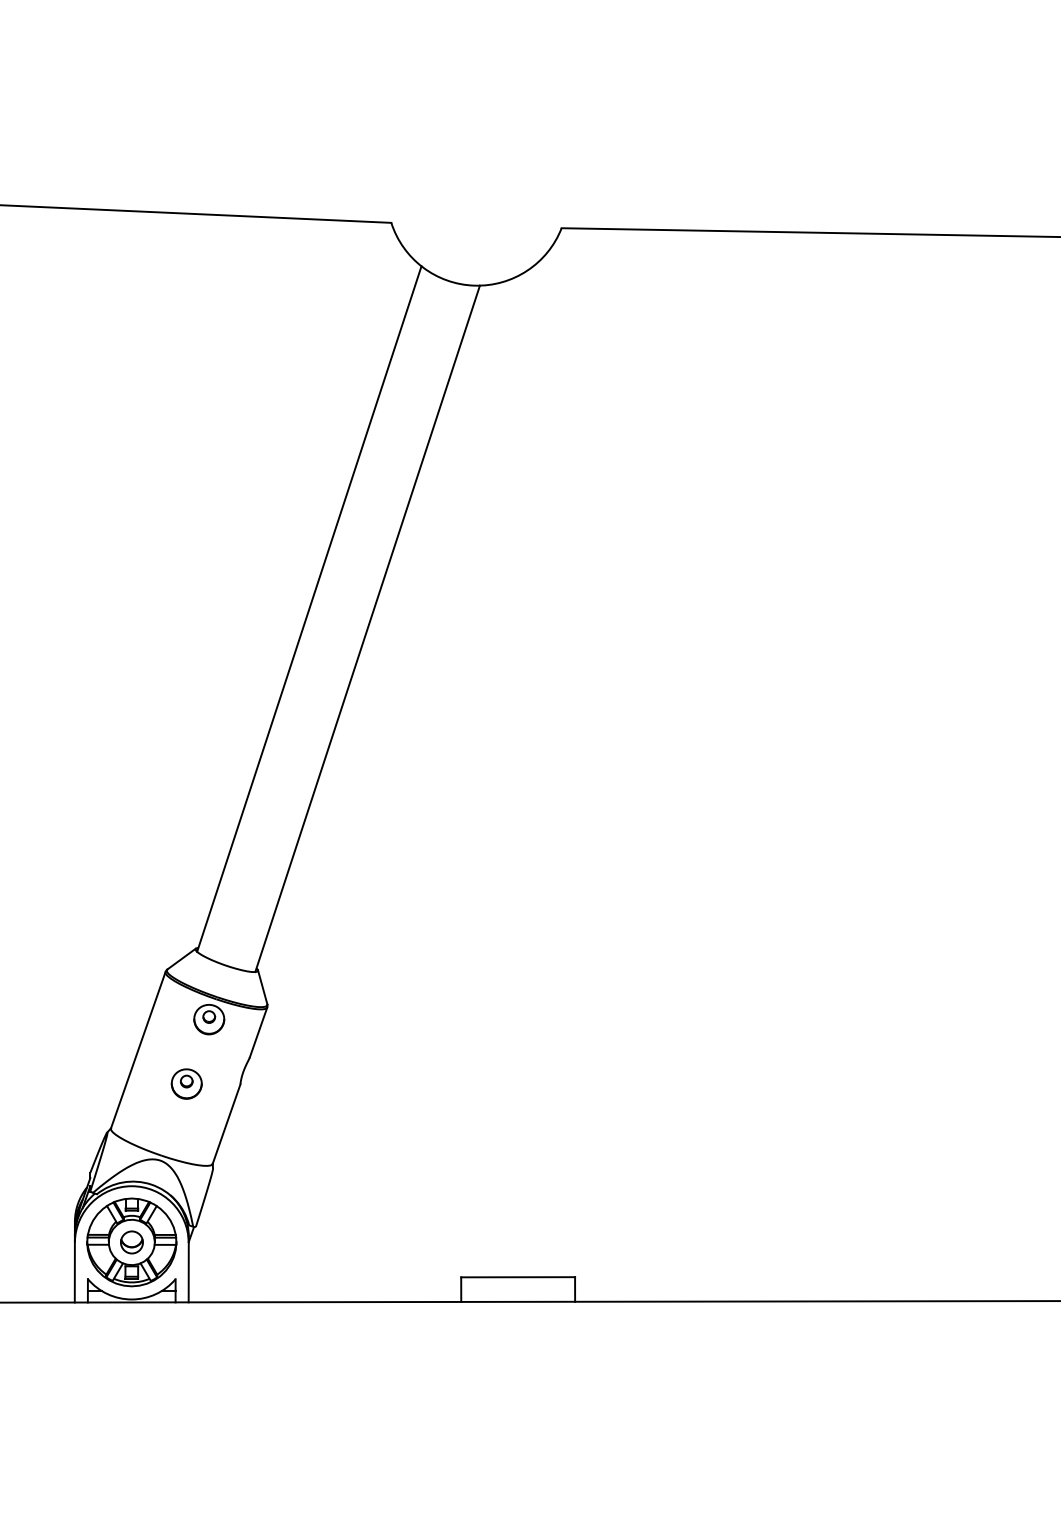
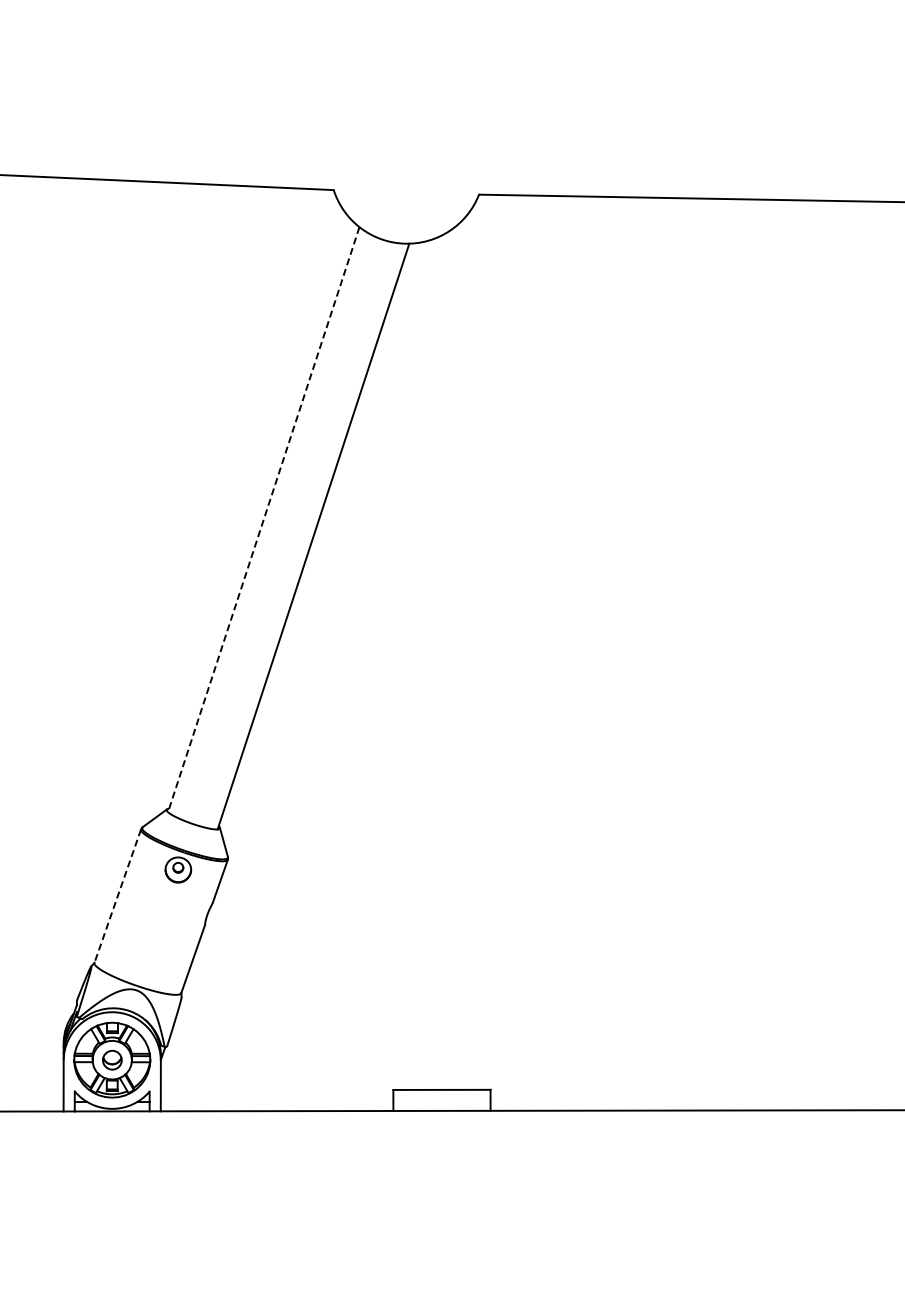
line: (309, 608) -> (263, 519), solid -> dashed
line: (137, 1050) -> (117, 896), solid -> dashed
part: (185, 1083) -> (158, 924), removed

